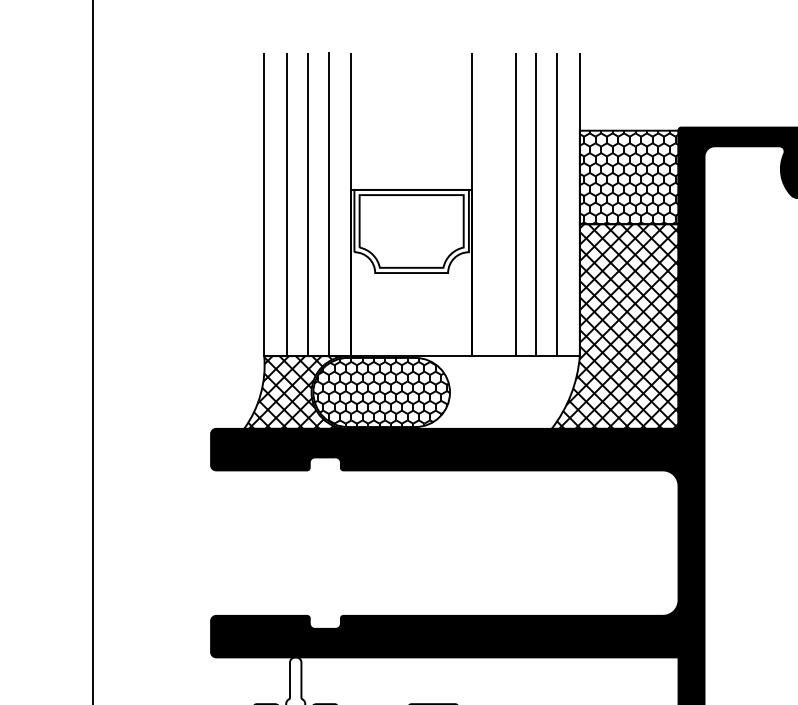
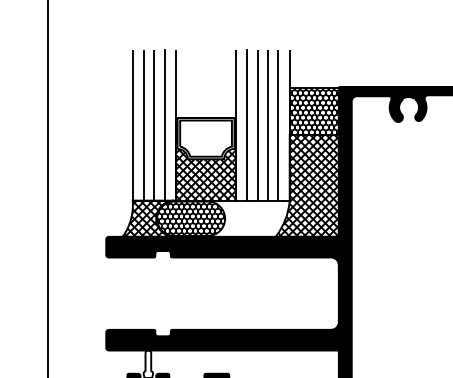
line: (494, 205) -> (247, 125), added
hatch: (412, 303) -> (206, 174), added

